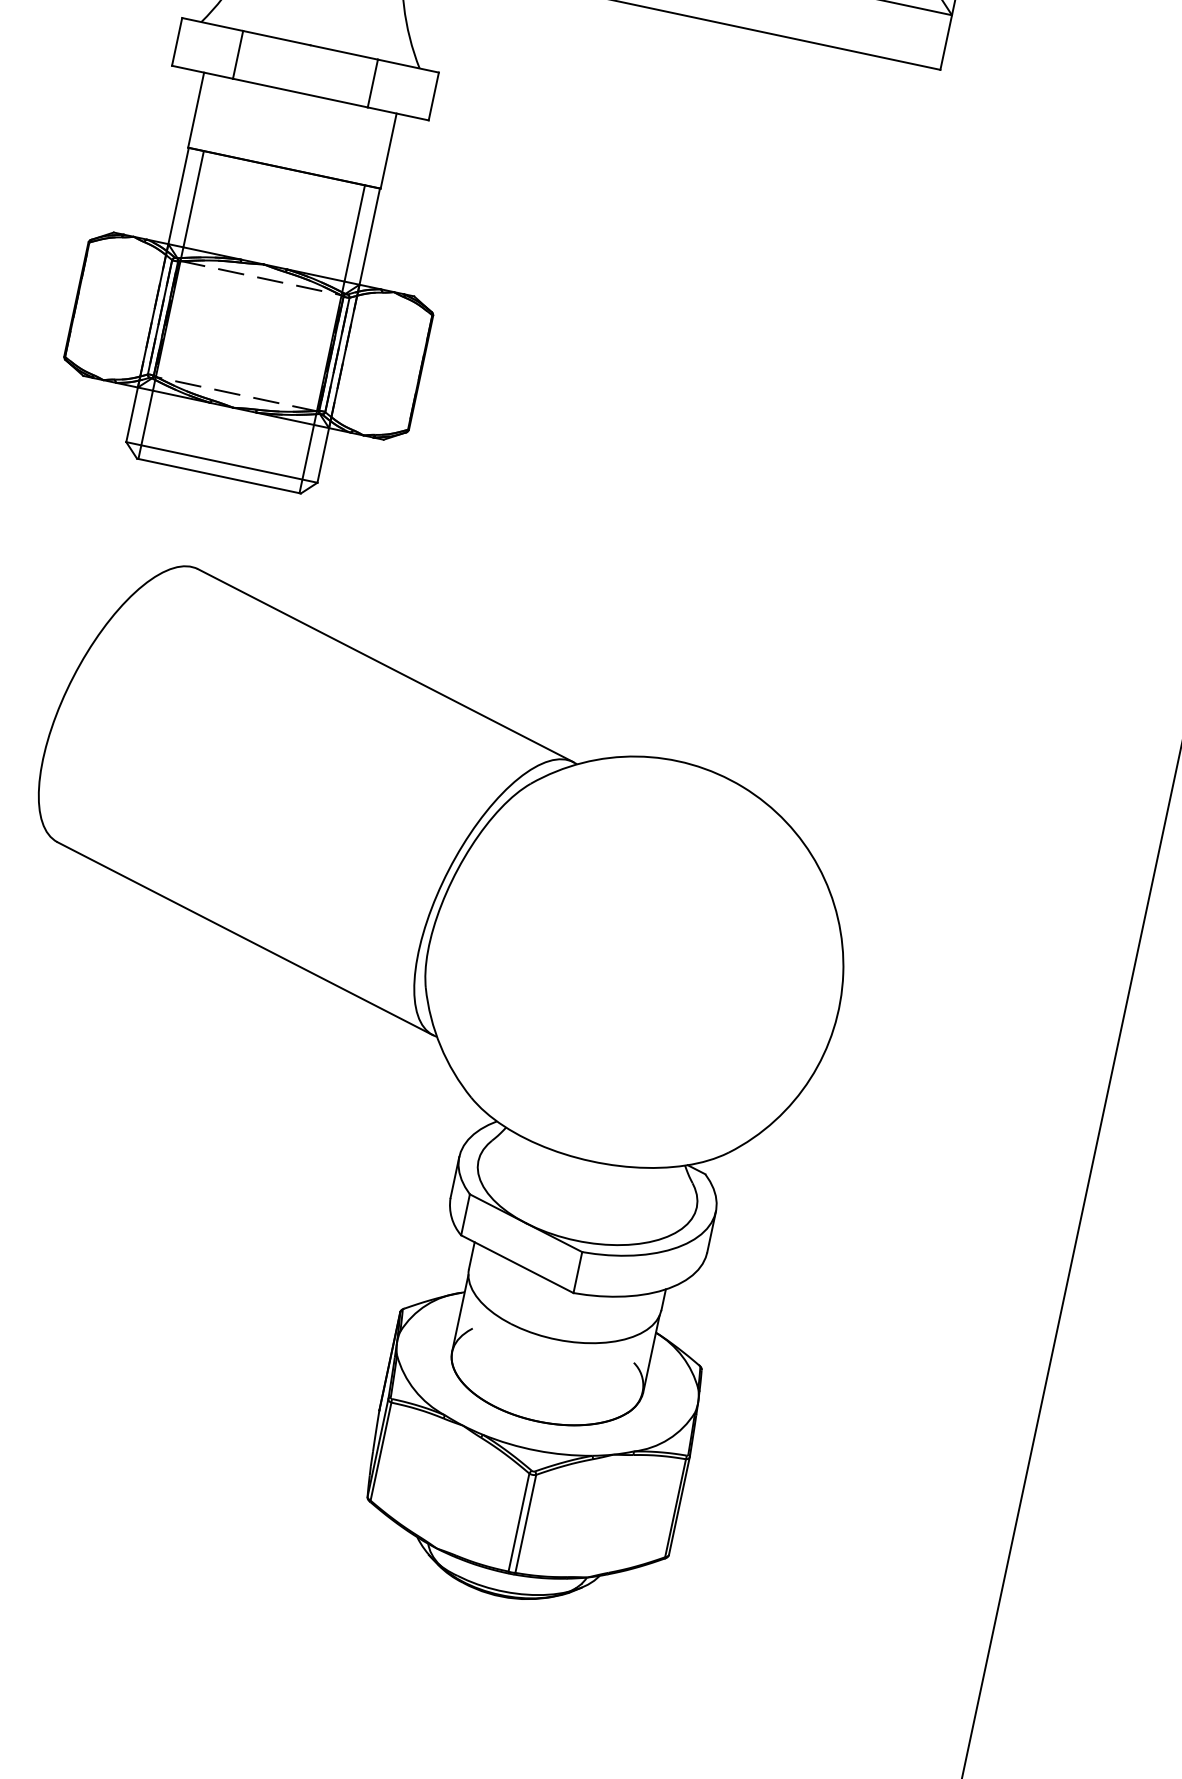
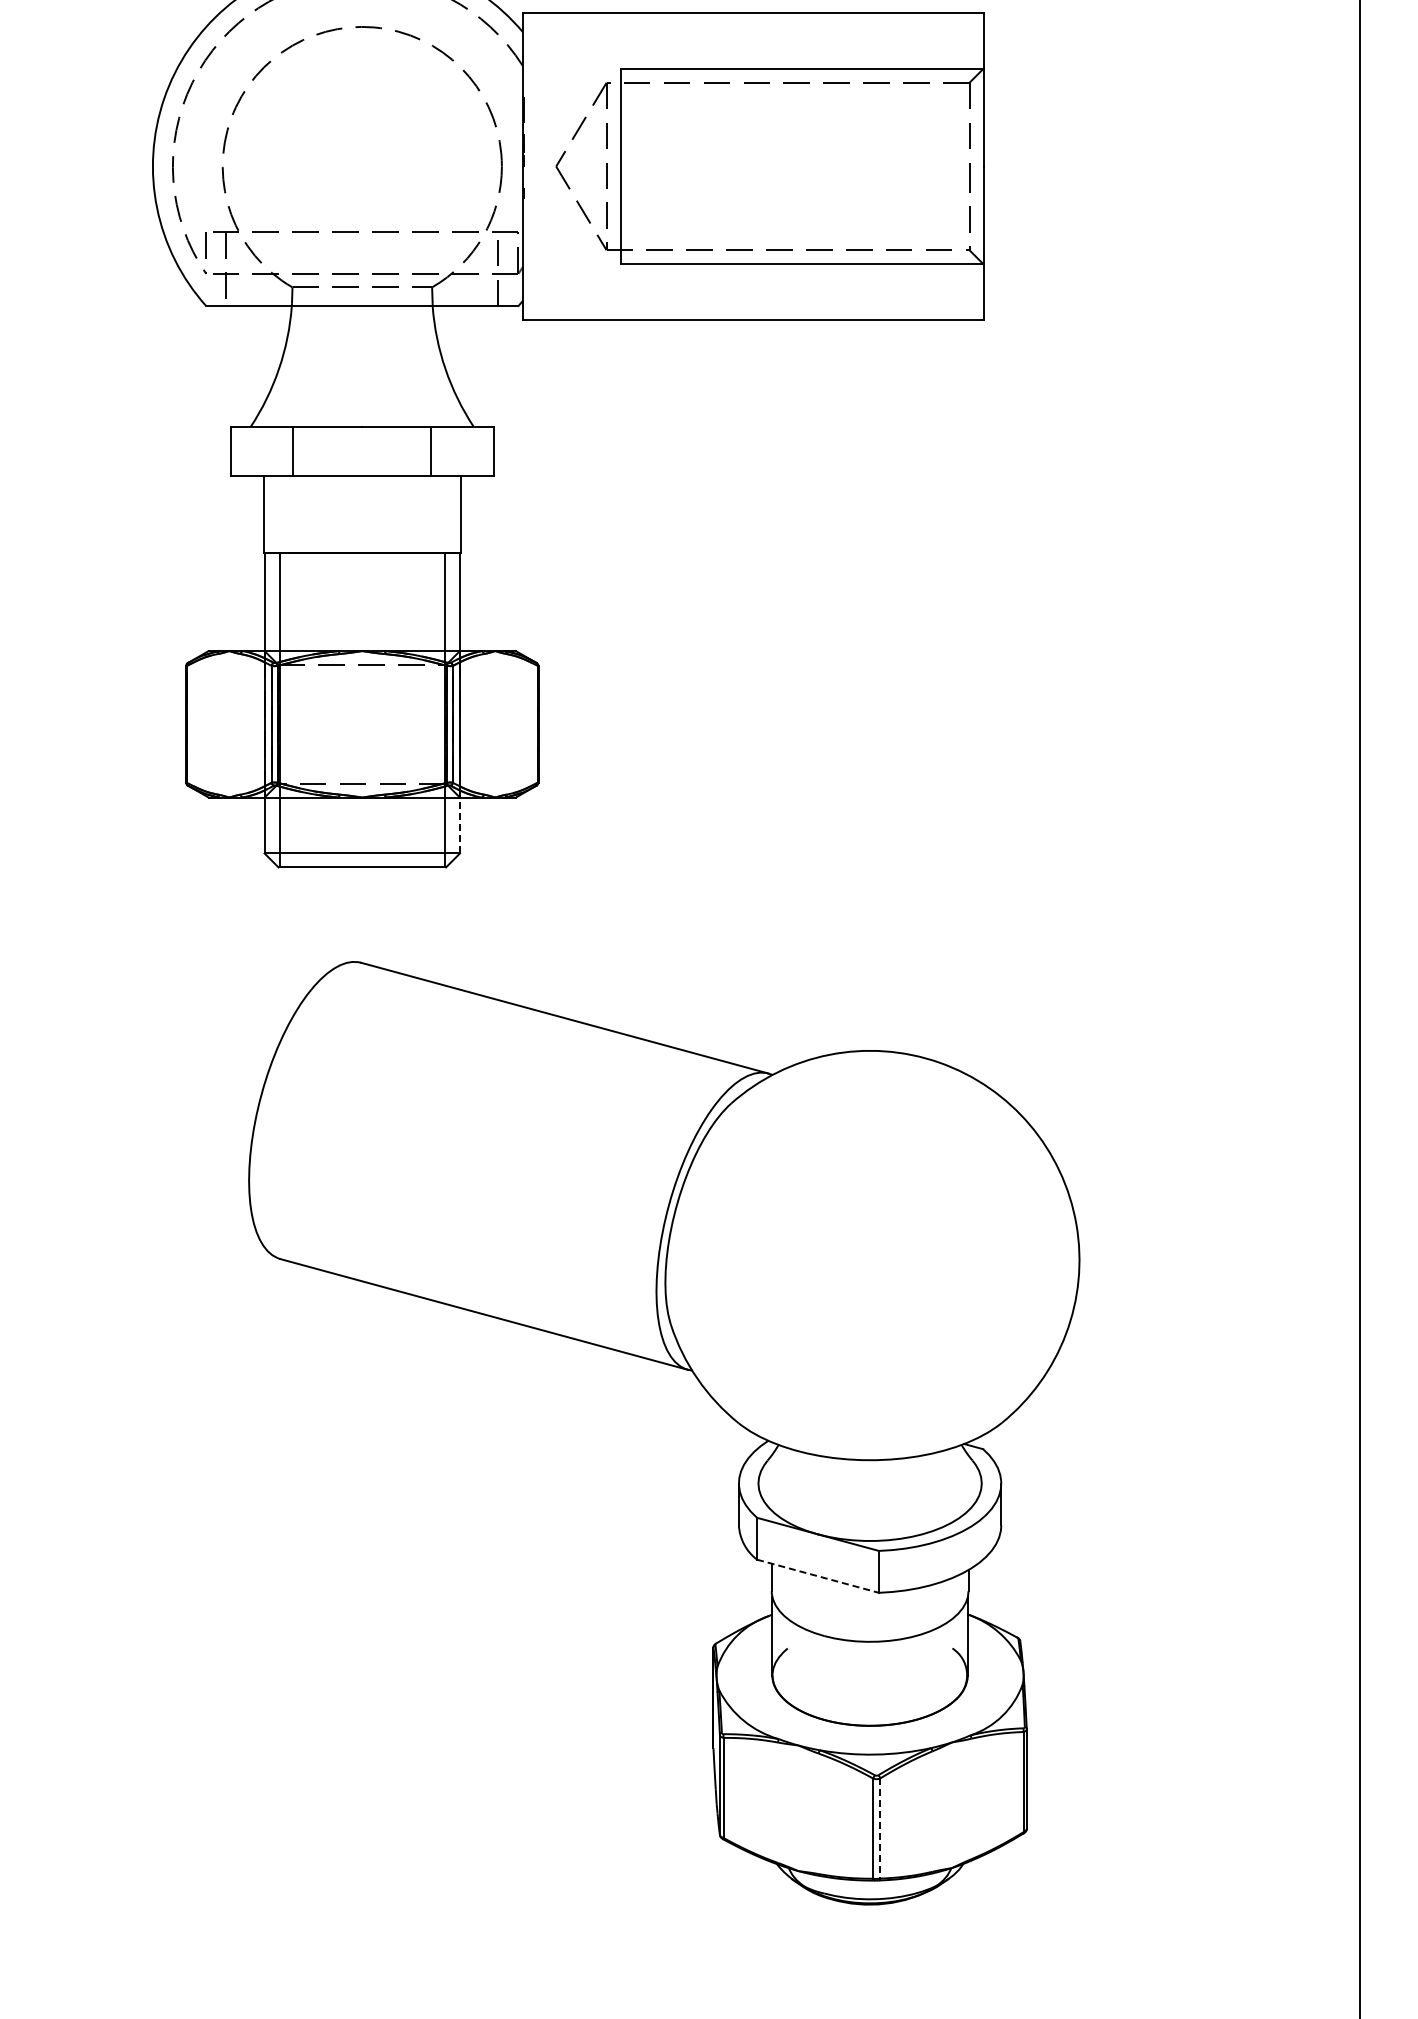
line: (323, 455) -> (460, 825), solid -> dashed
line: (517, 1264) -> (818, 1576), solid -> dashed
line: (525, 1524) -> (880, 1829), solid -> dashed

